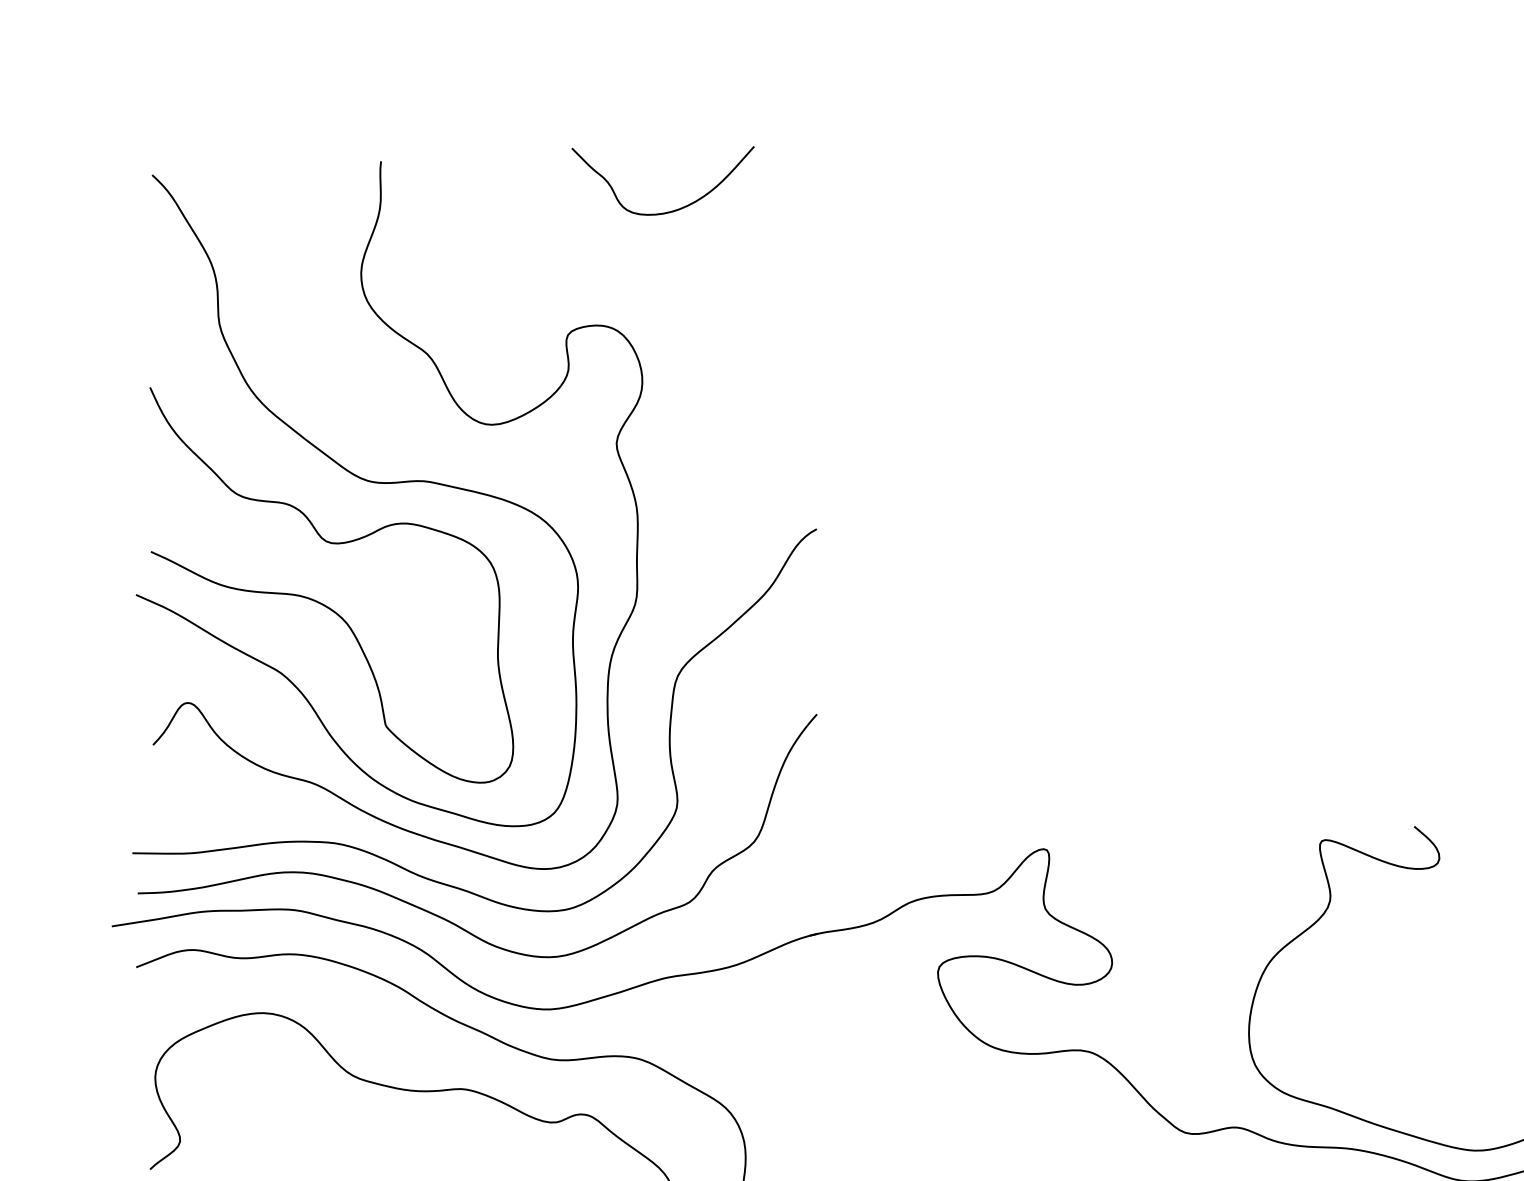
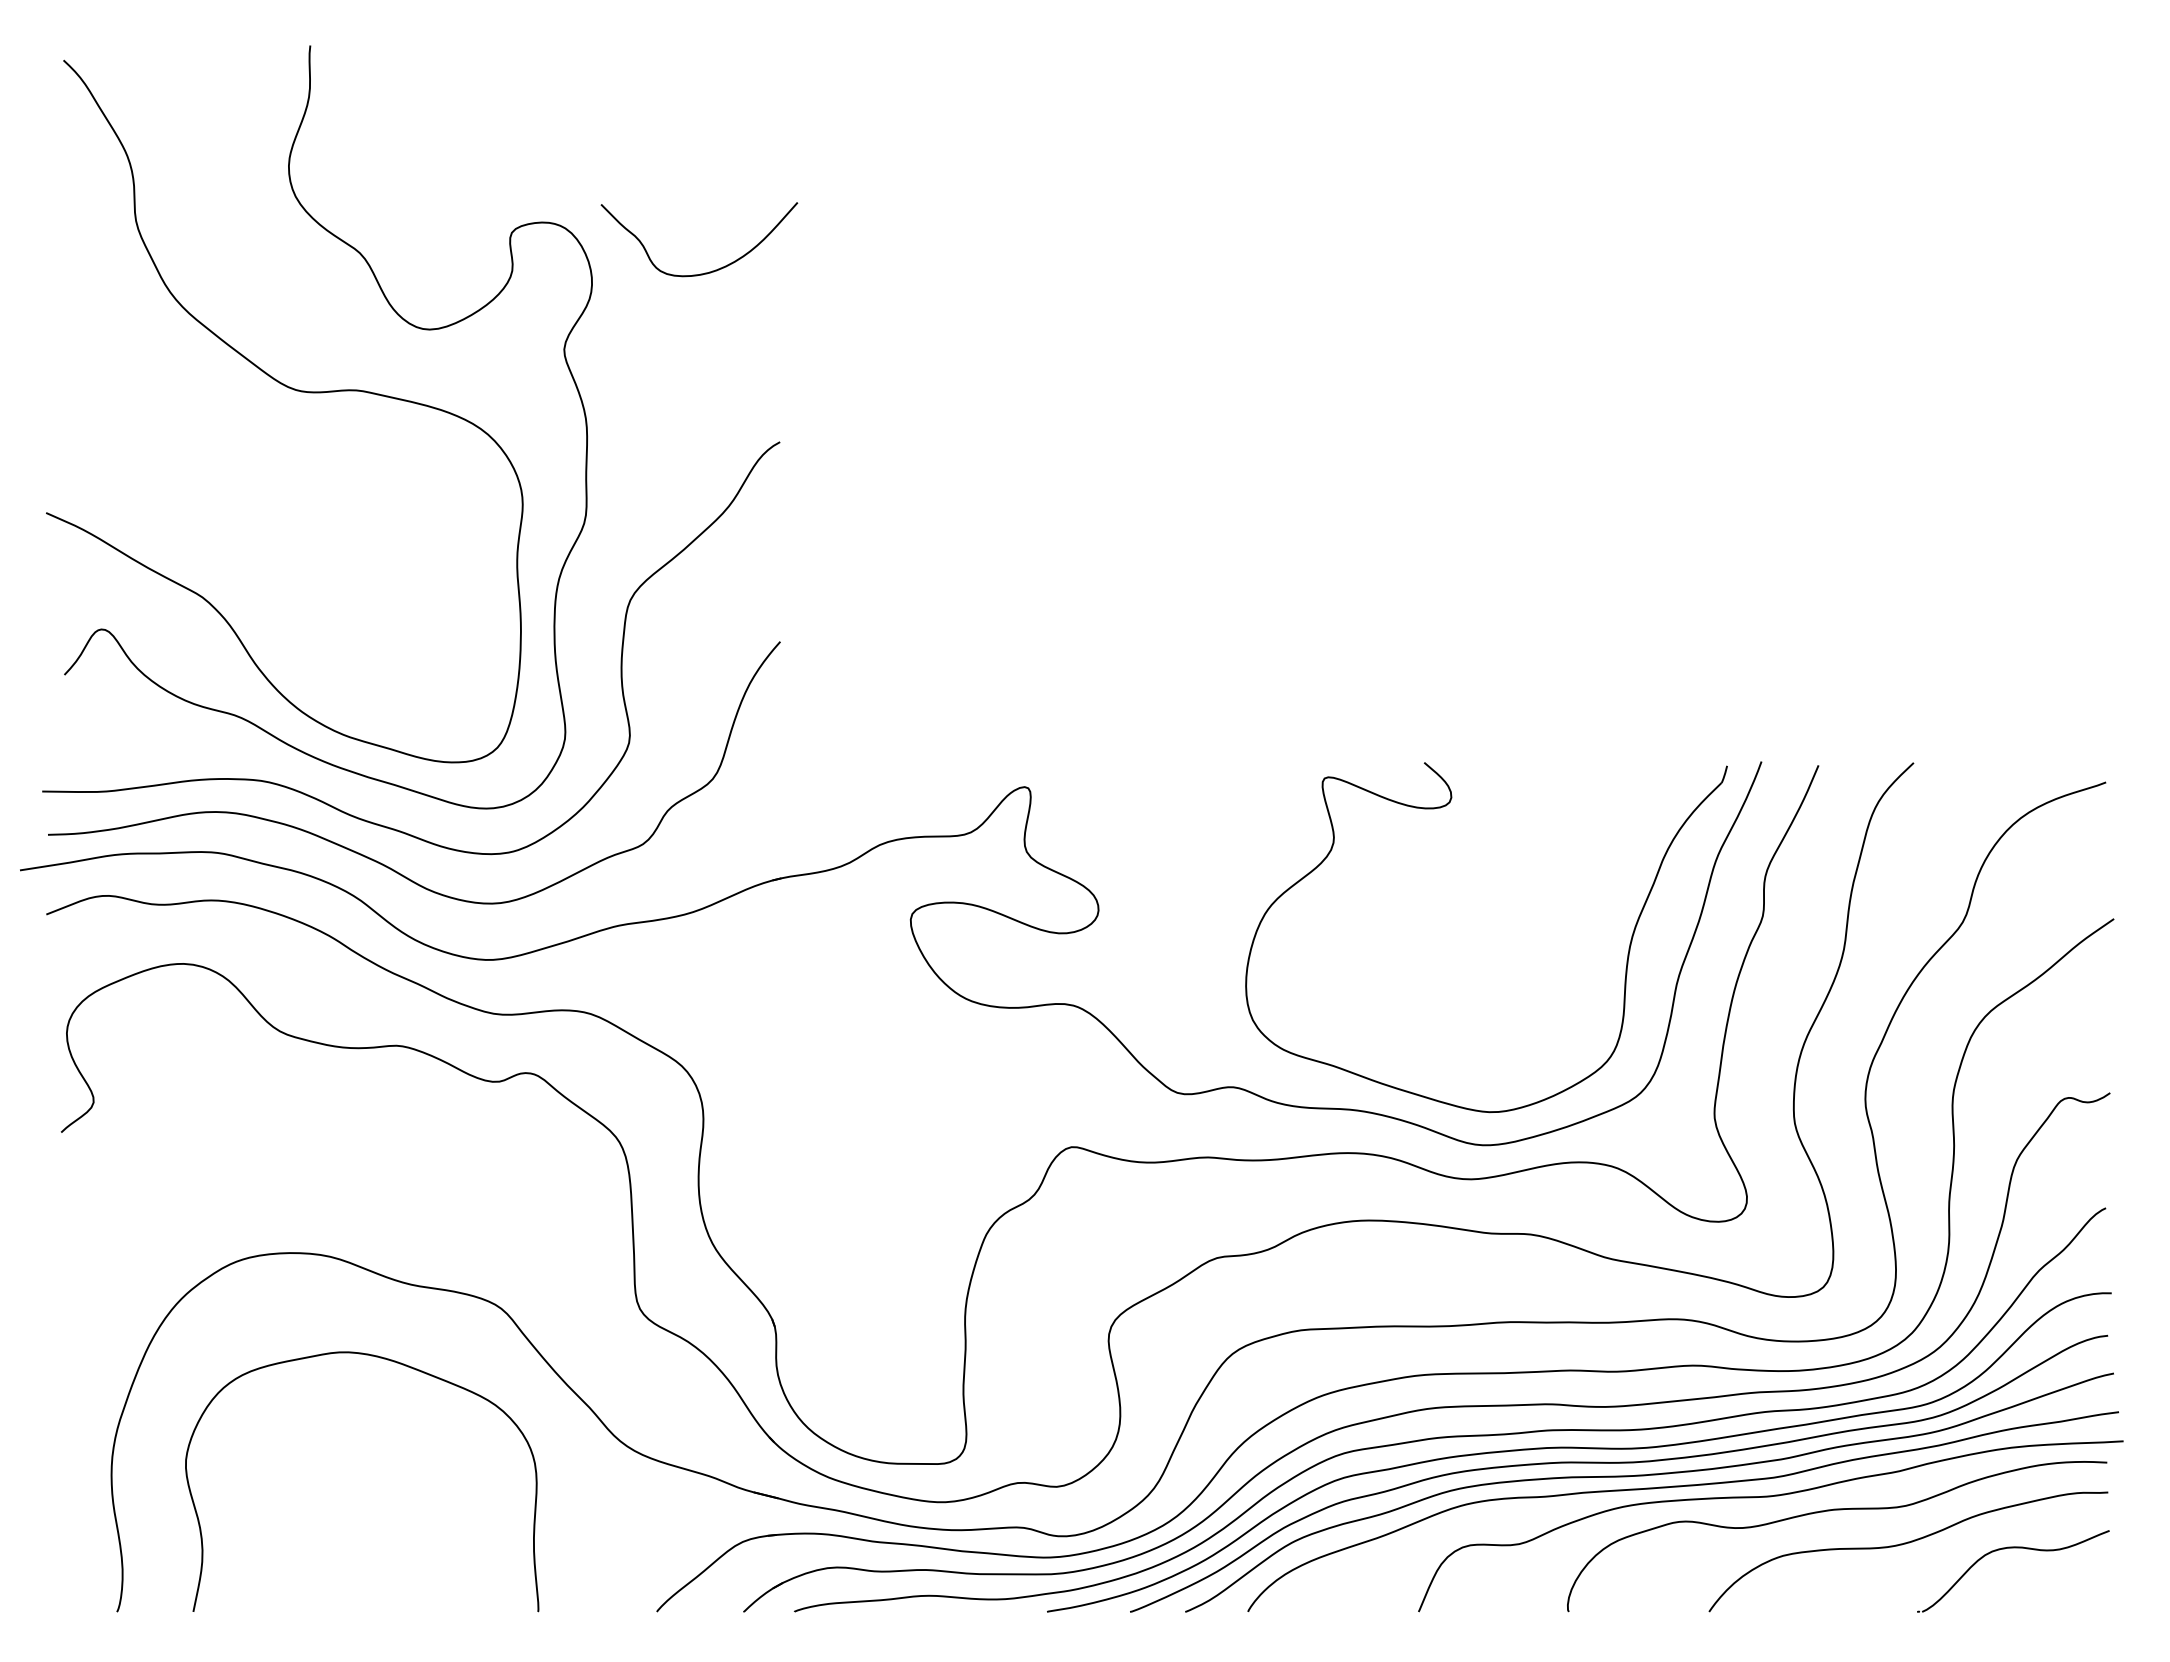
curve: (672, 210) -> (709, 271), moved
part: (321, 602) -> (246, 521), removed

